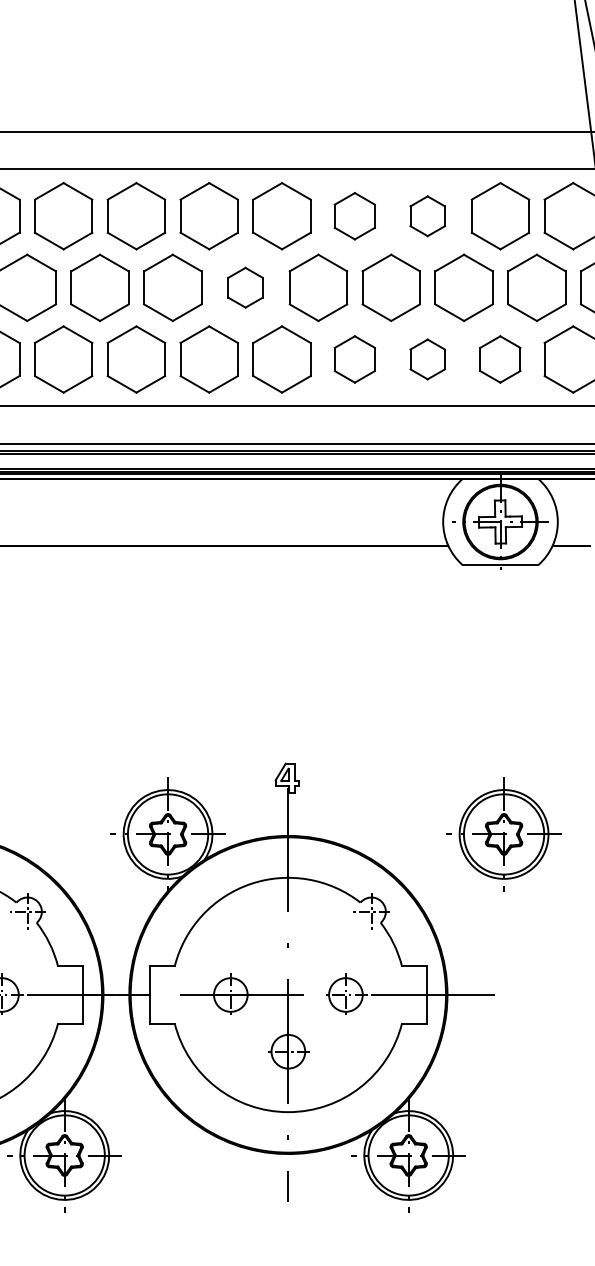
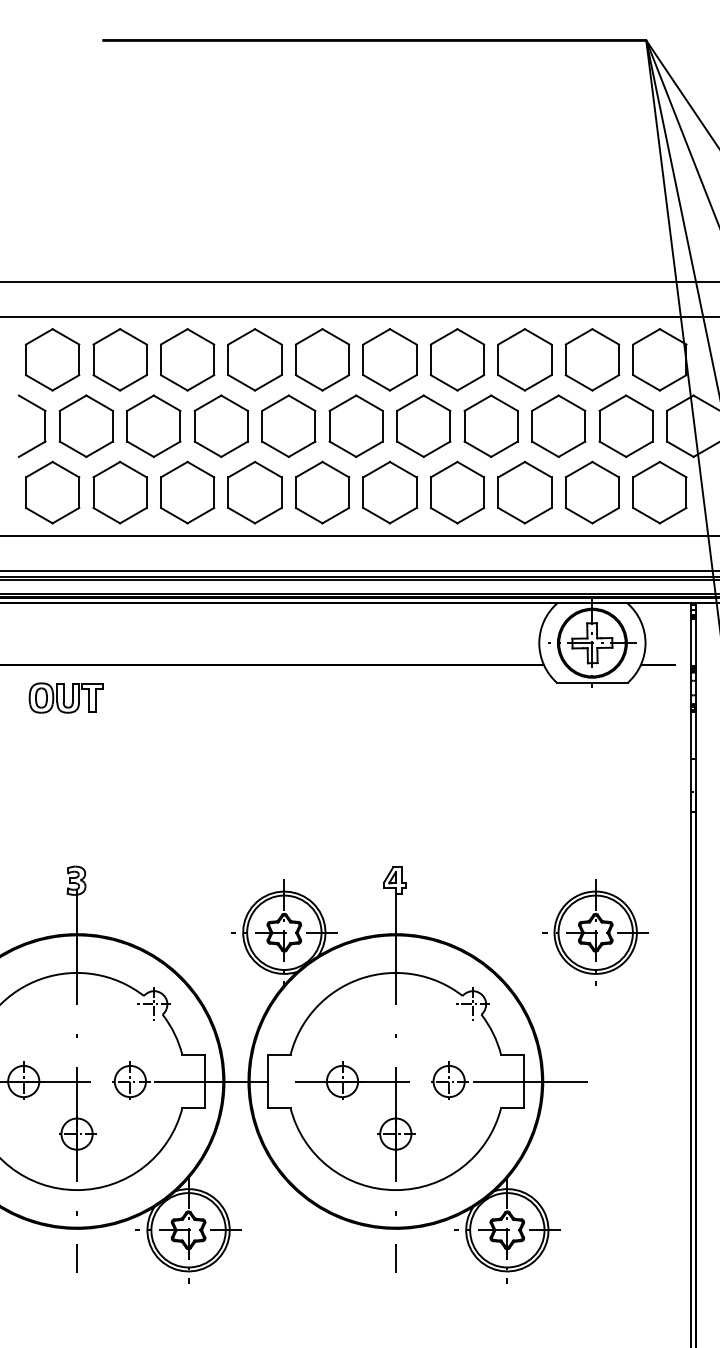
part: (354, 215) -> (457, 359), size x1.43
part: (427, 215) -> (524, 359), size x1.67
part: (244, 287) -> (355, 425), size x1.67
part: (354, 359) -> (457, 492), size x1.43
part: (427, 359) -> (524, 492), size x1.67
part: (499, 359) -> (591, 492), size x1.43

